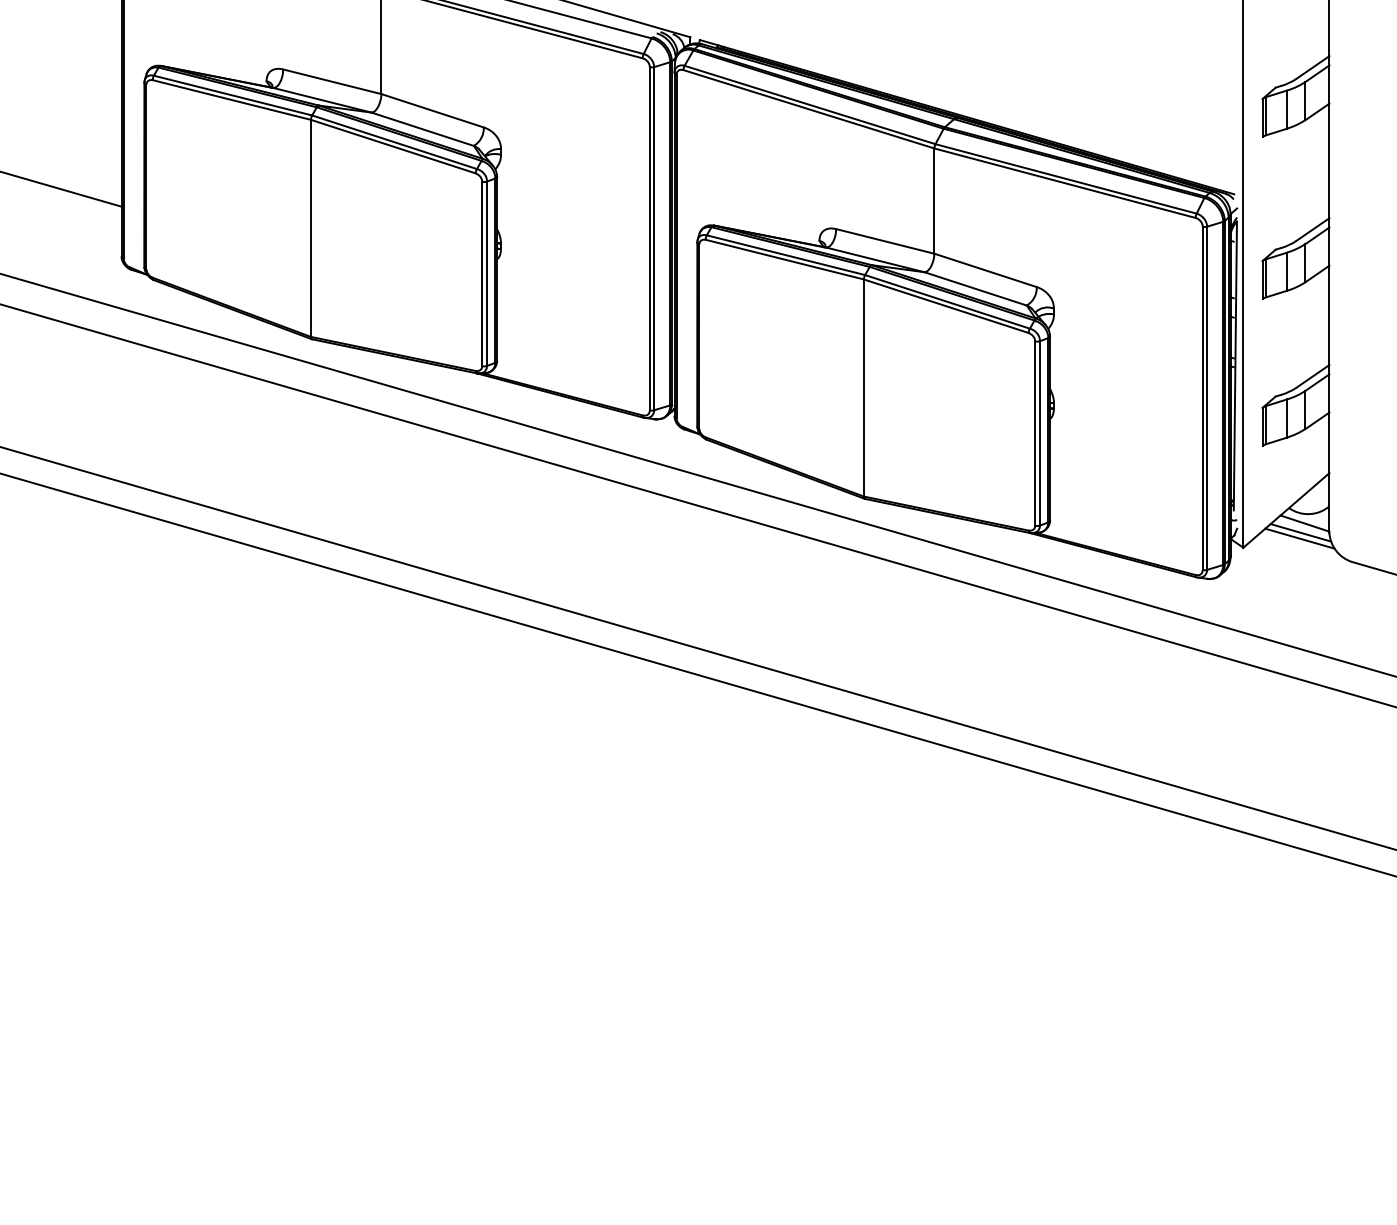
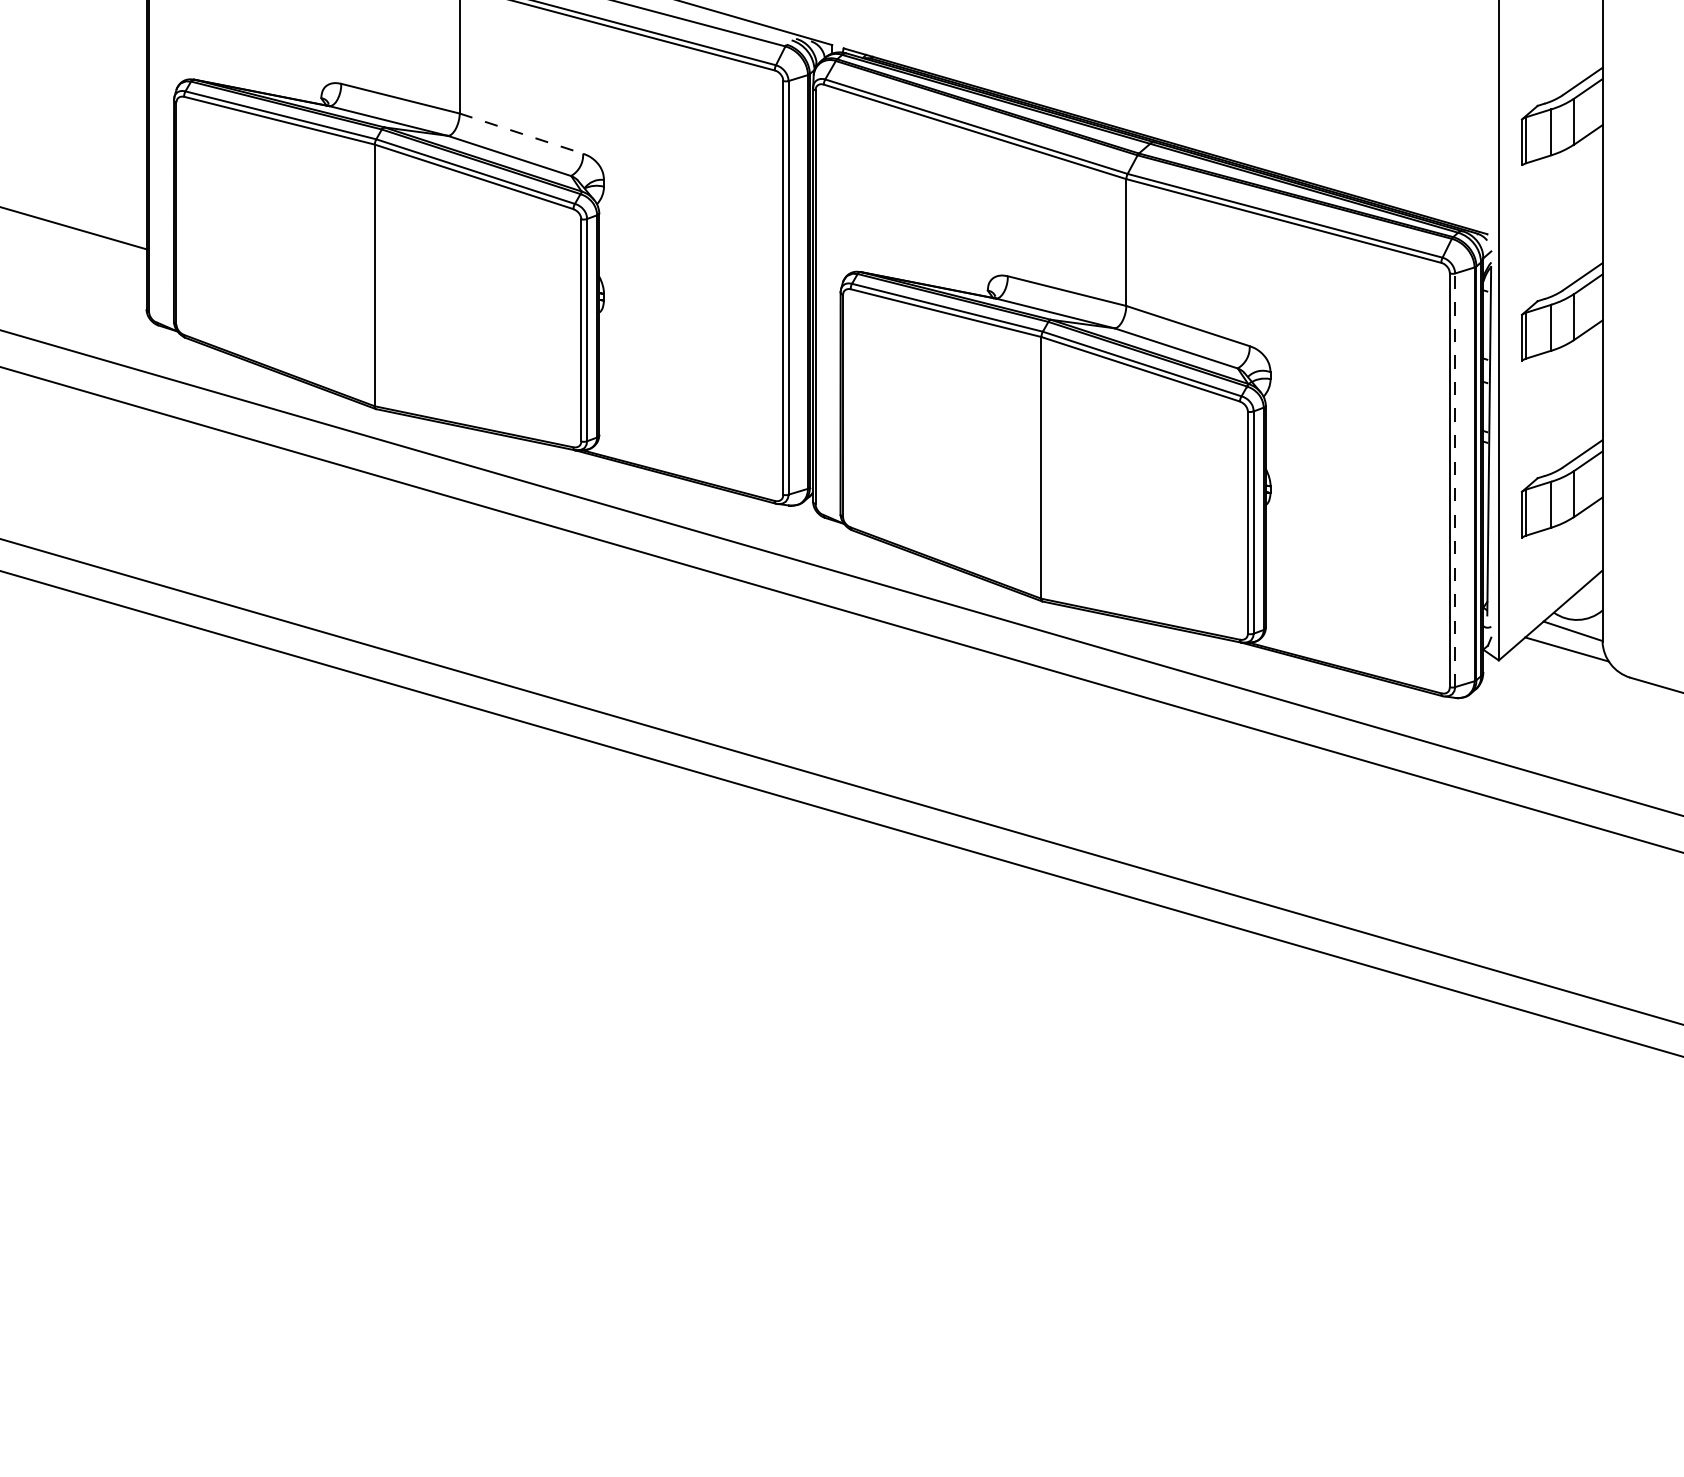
line: (432, 110) -> (521, 133), solid -> dashed
line: (1207, 398) -> (1455, 480), solid -> dashed
line: (1300, 532) -> (1567, 642), removed

